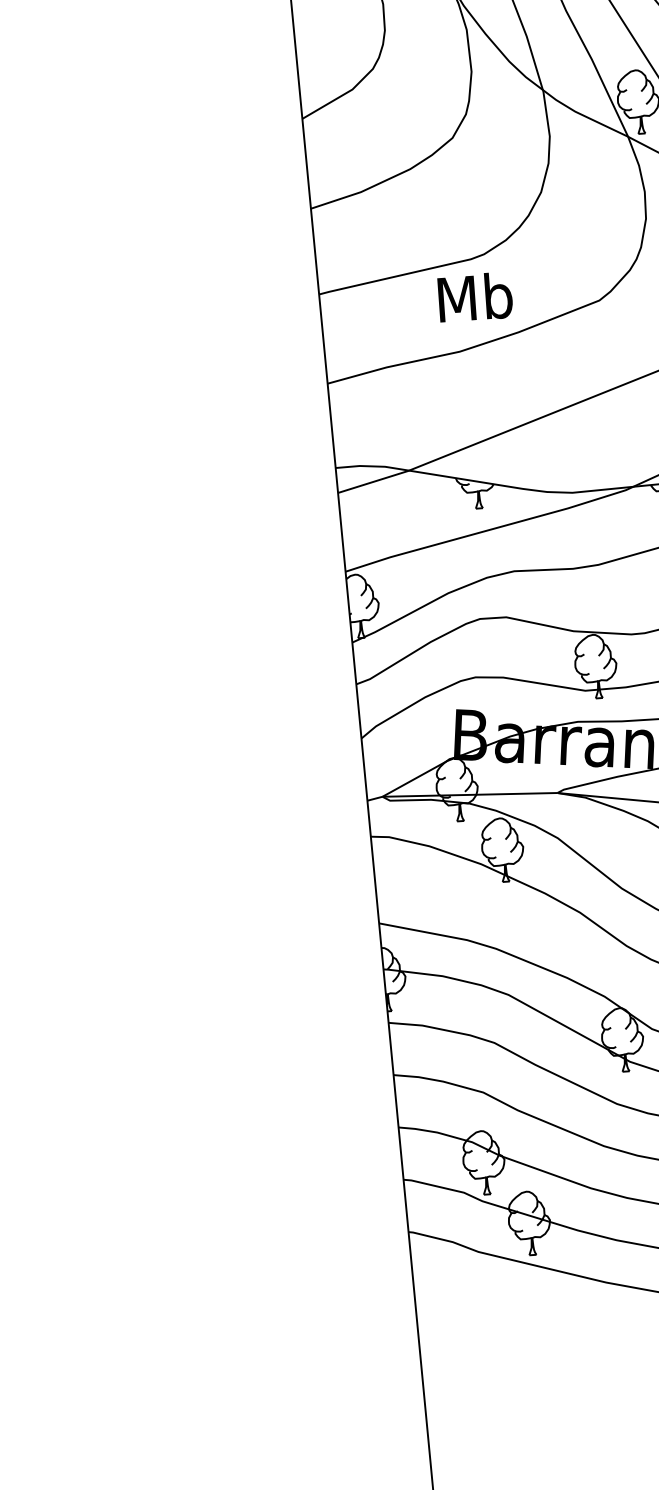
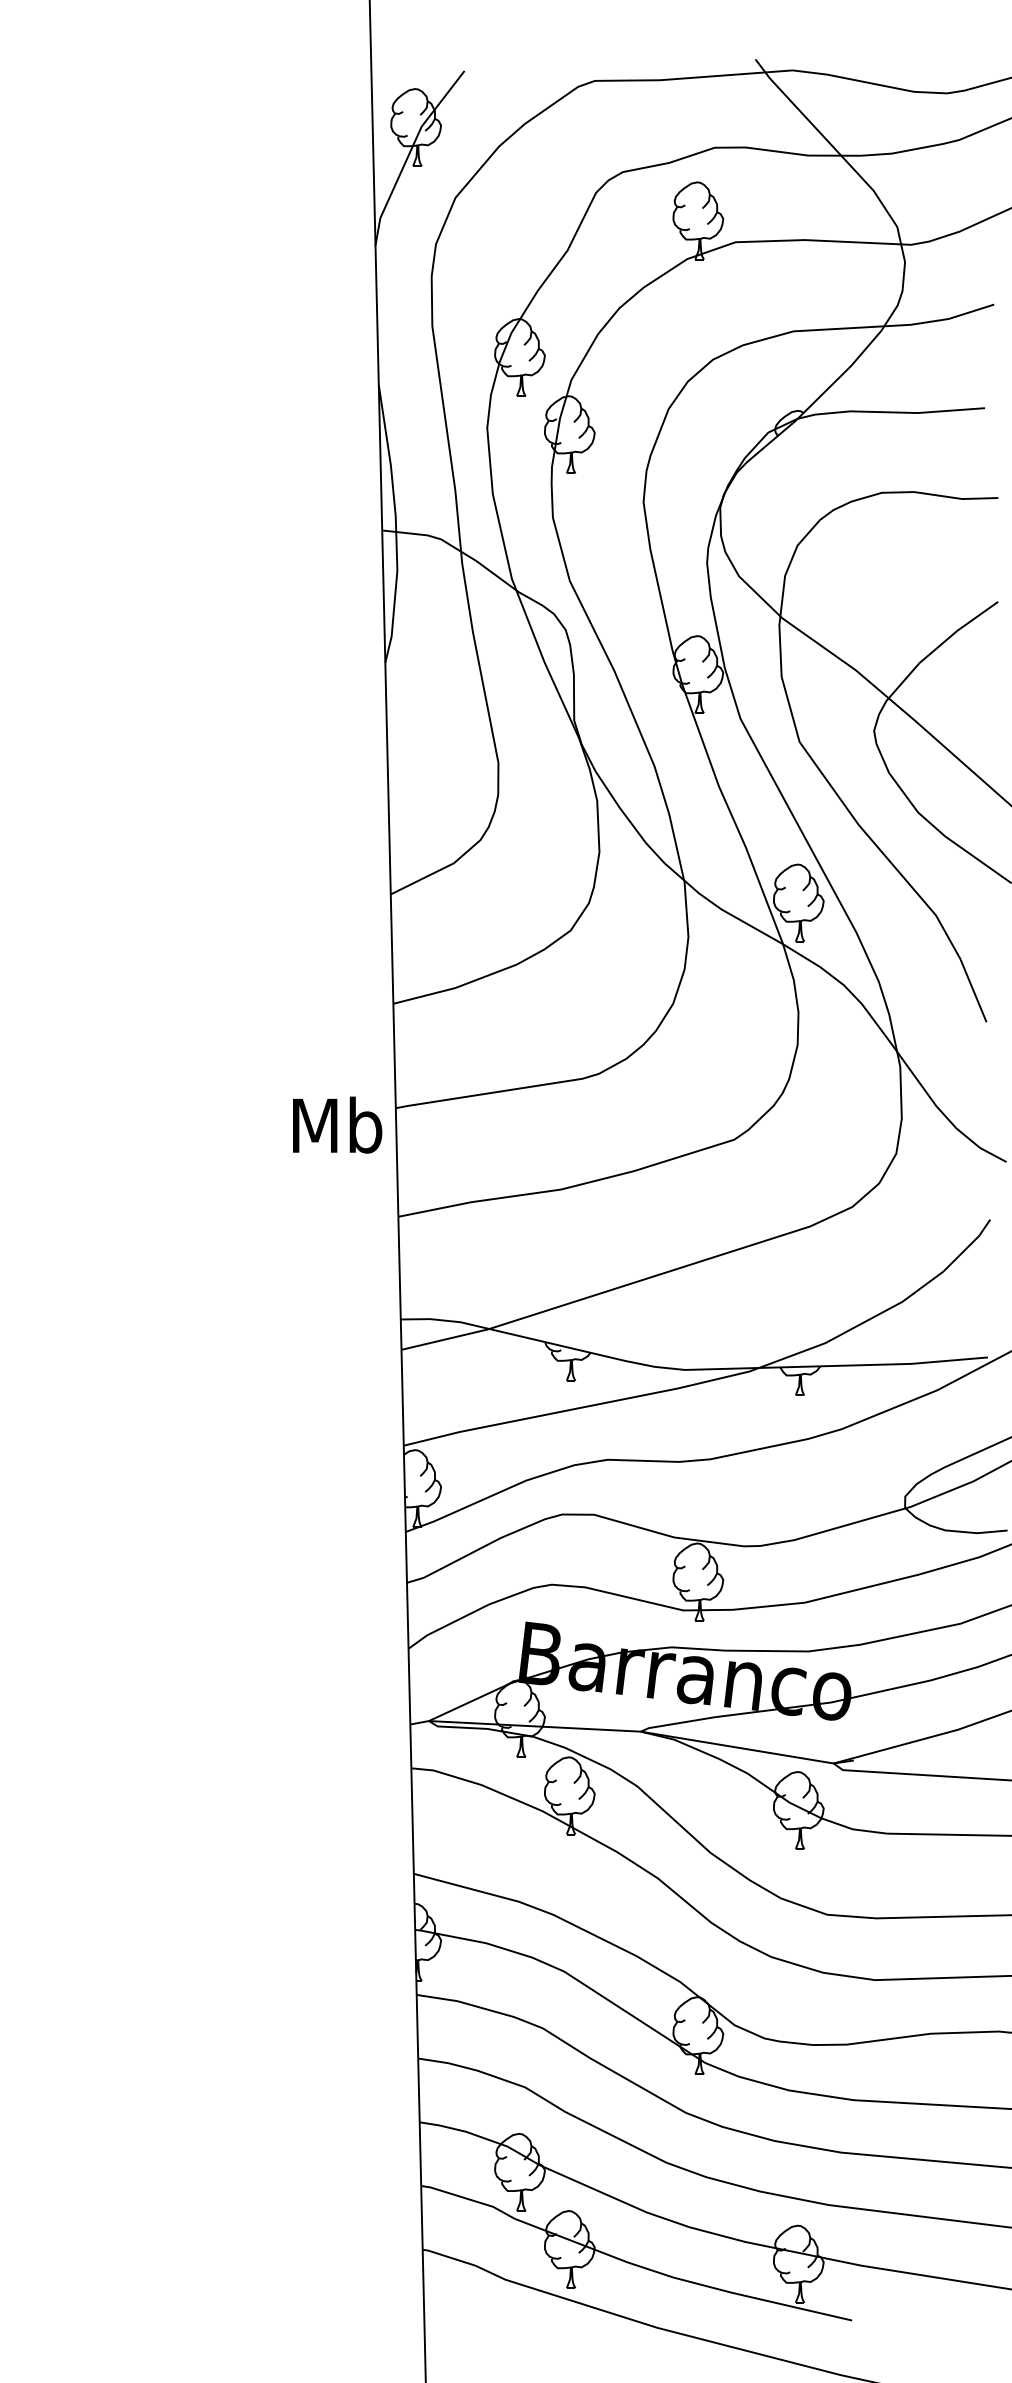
text: (475, 296) -> (337, 1124), moved

